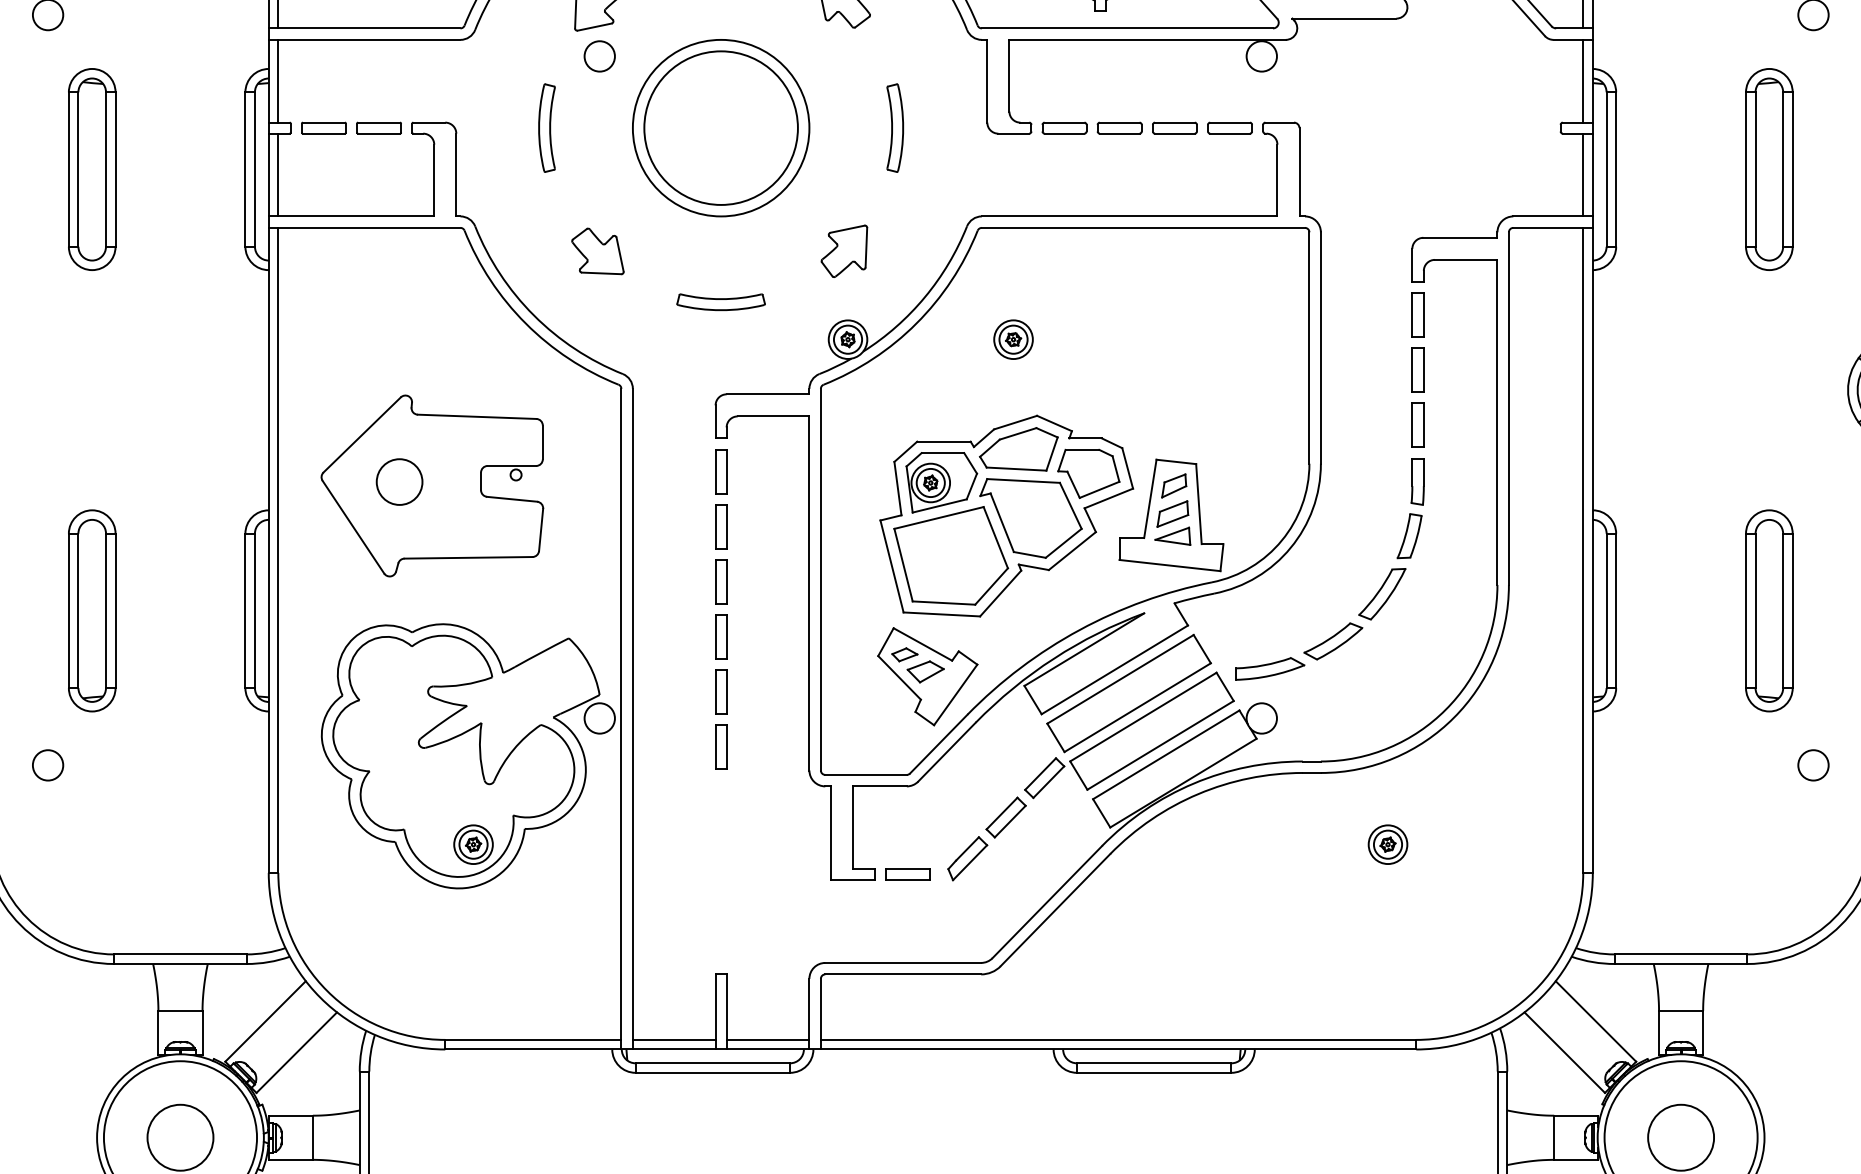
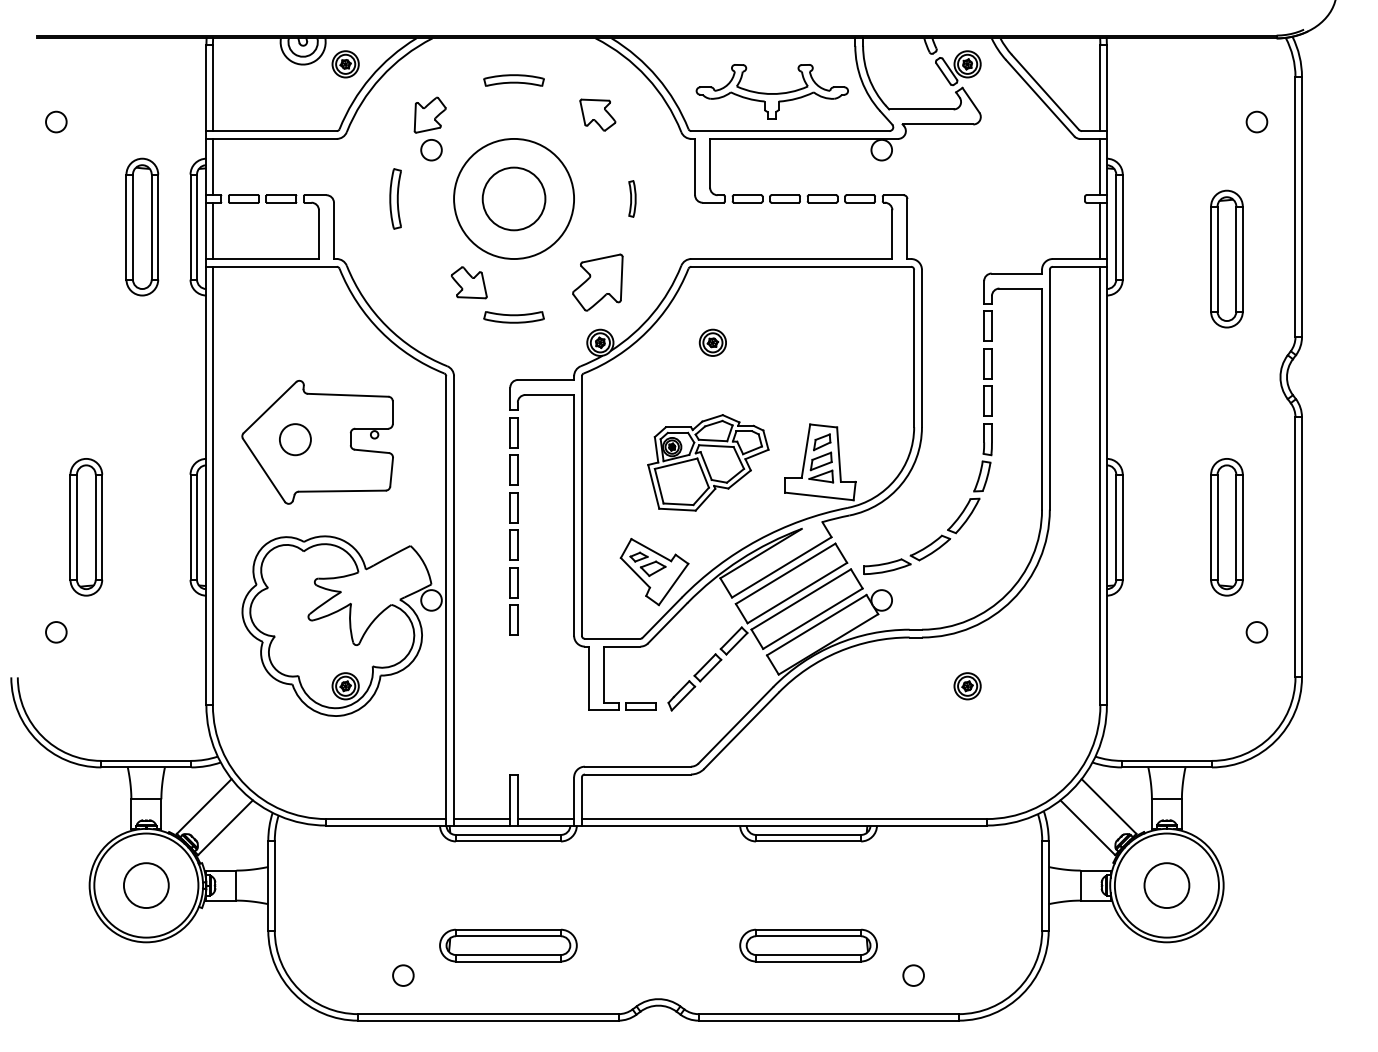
circle: (720, 127) -> (513, 198), size x0.6
part: (895, 127) -> (632, 198), size x0.6
part: (92, 168) -> (142, 226), moved
part: (1768, 168) -> (1226, 258), moved
part: (596, 250) -> (468, 282), moved
part: (843, 250) -> (597, 282), size x1.6
part: (1007, 515) -> (708, 462), size x0.7

